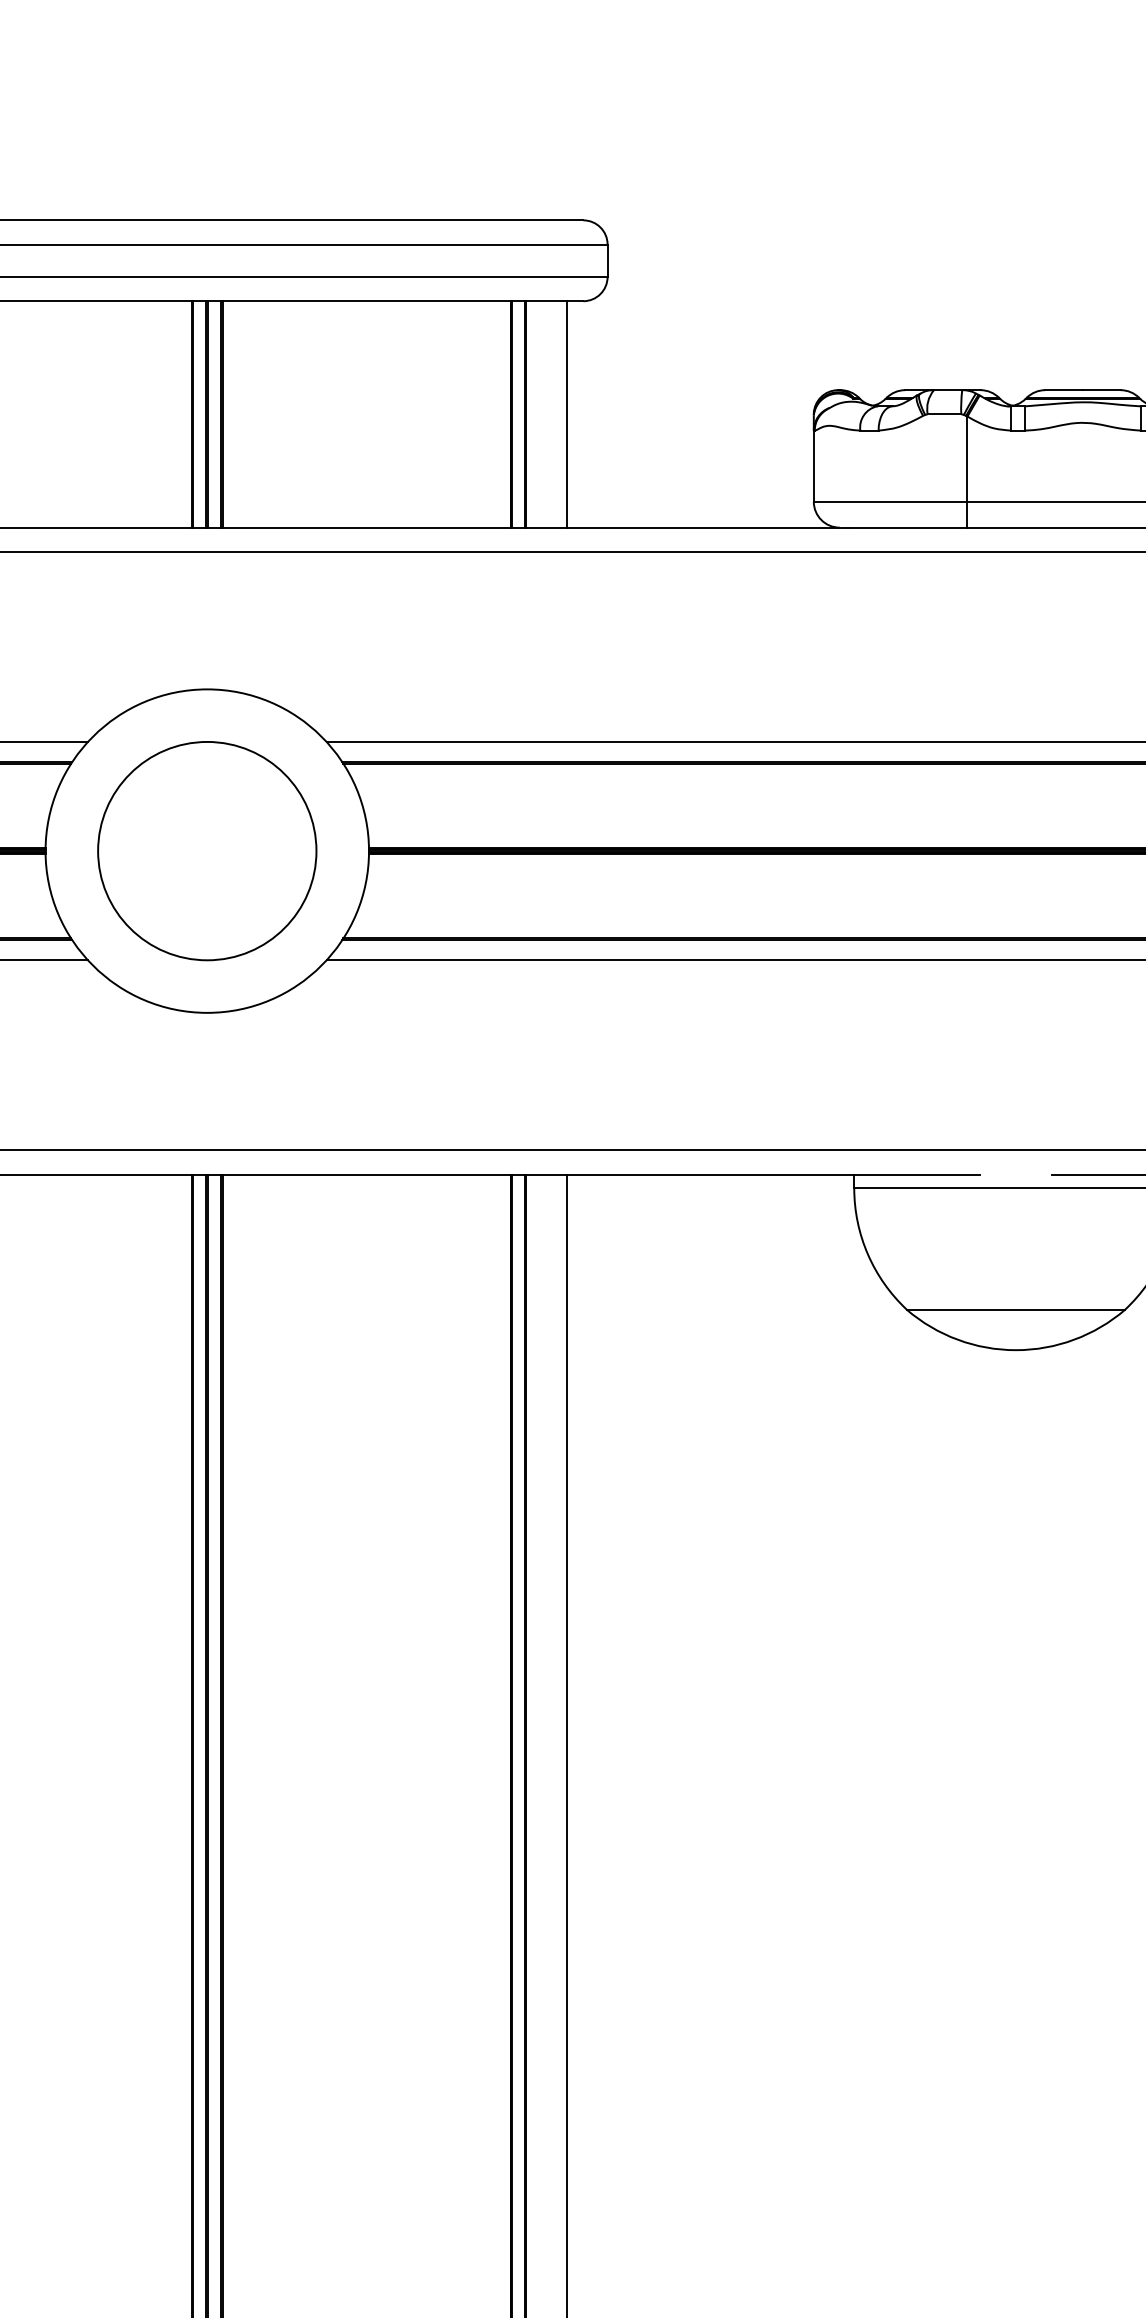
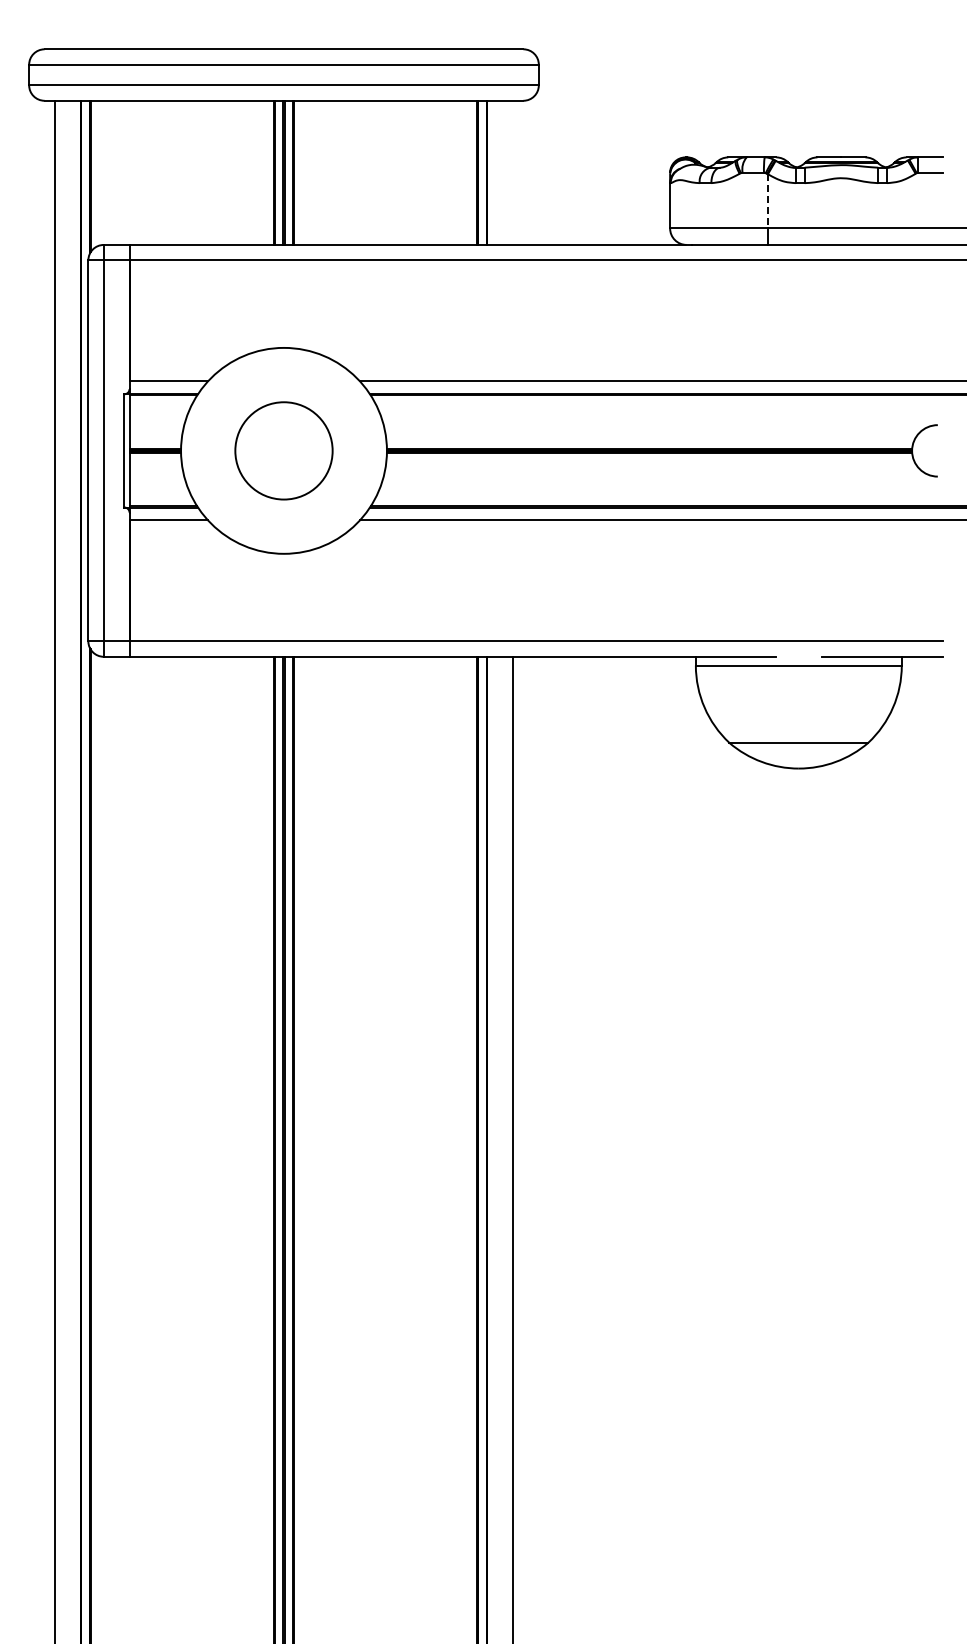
line: (567, 413) -> (513, 172), removed
line: (966, 459) -> (767, 201), solid -> dashed
circle: (206, 850) -> (283, 450), size x0.7

